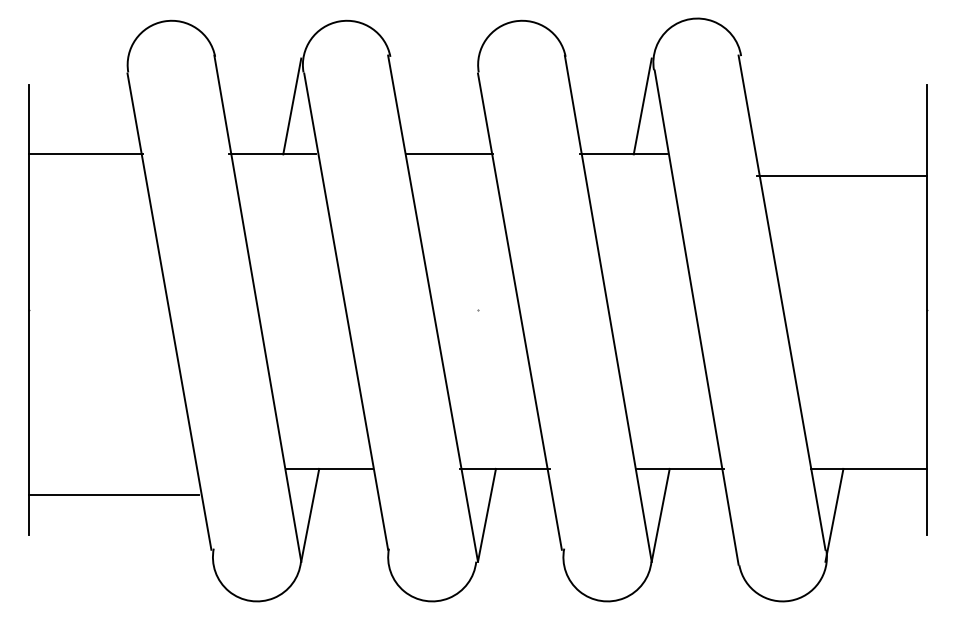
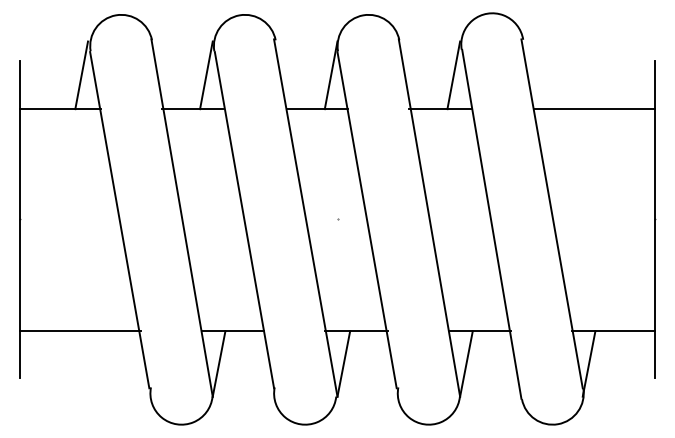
line: (115, 106) -> (81, 75), added
line: (469, 106) -> (331, 75), added
line: (841, 176) -> (594, 109), moved
line: (113, 494) -> (80, 330), moved

